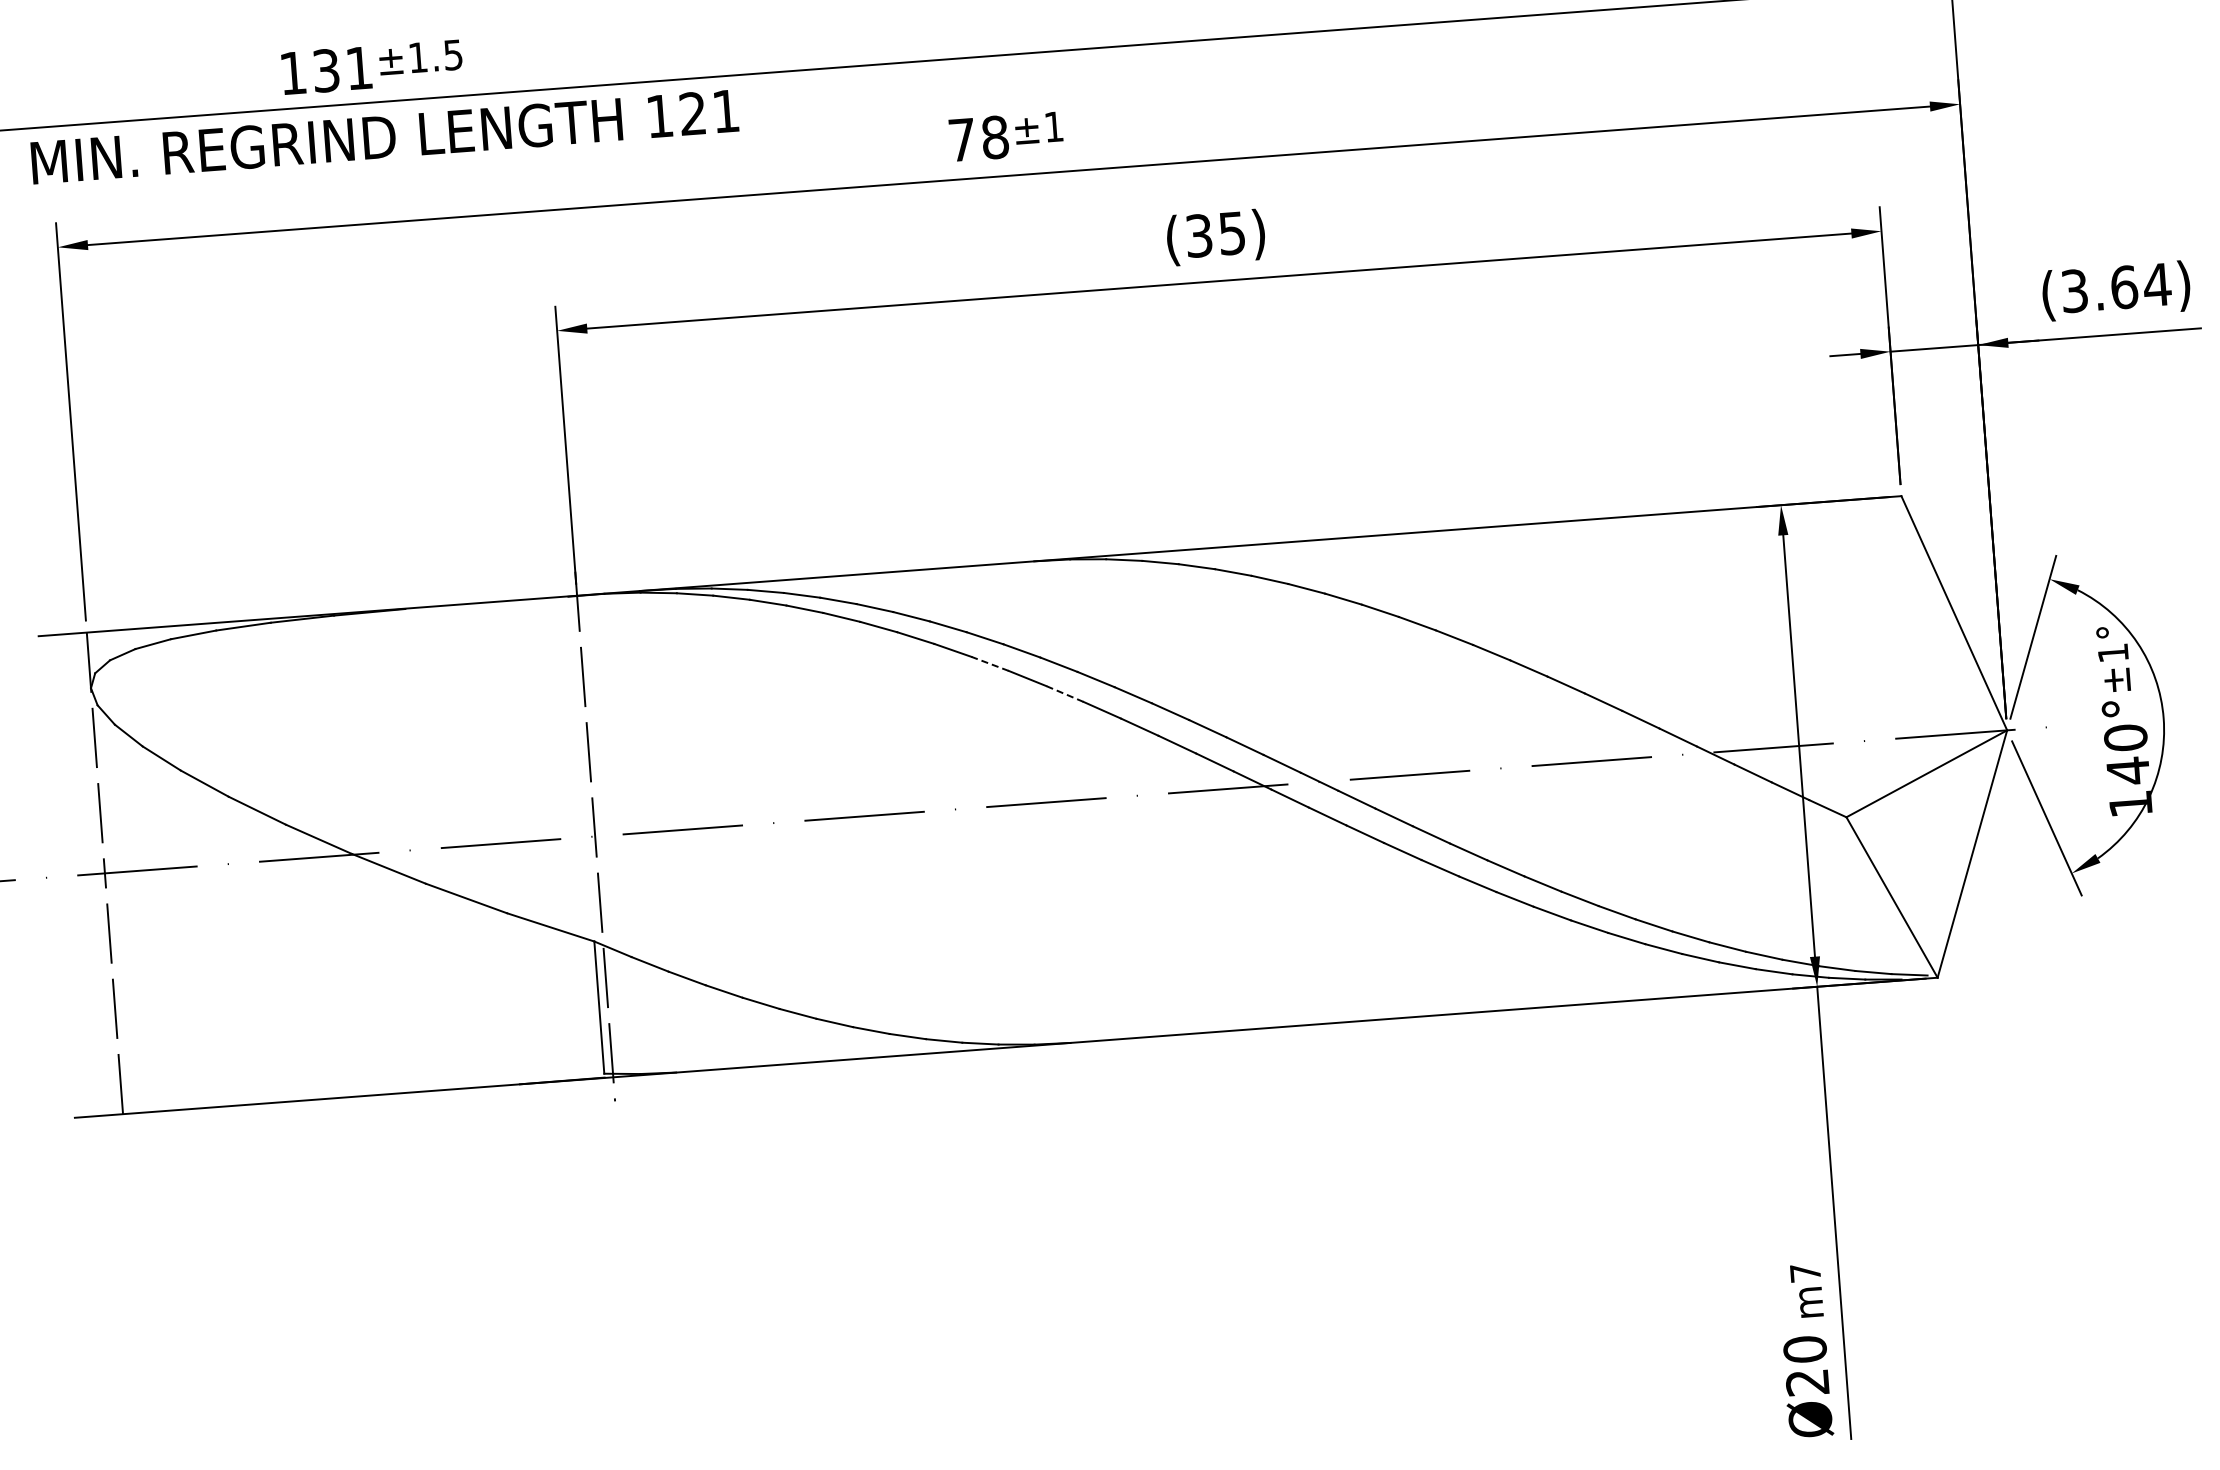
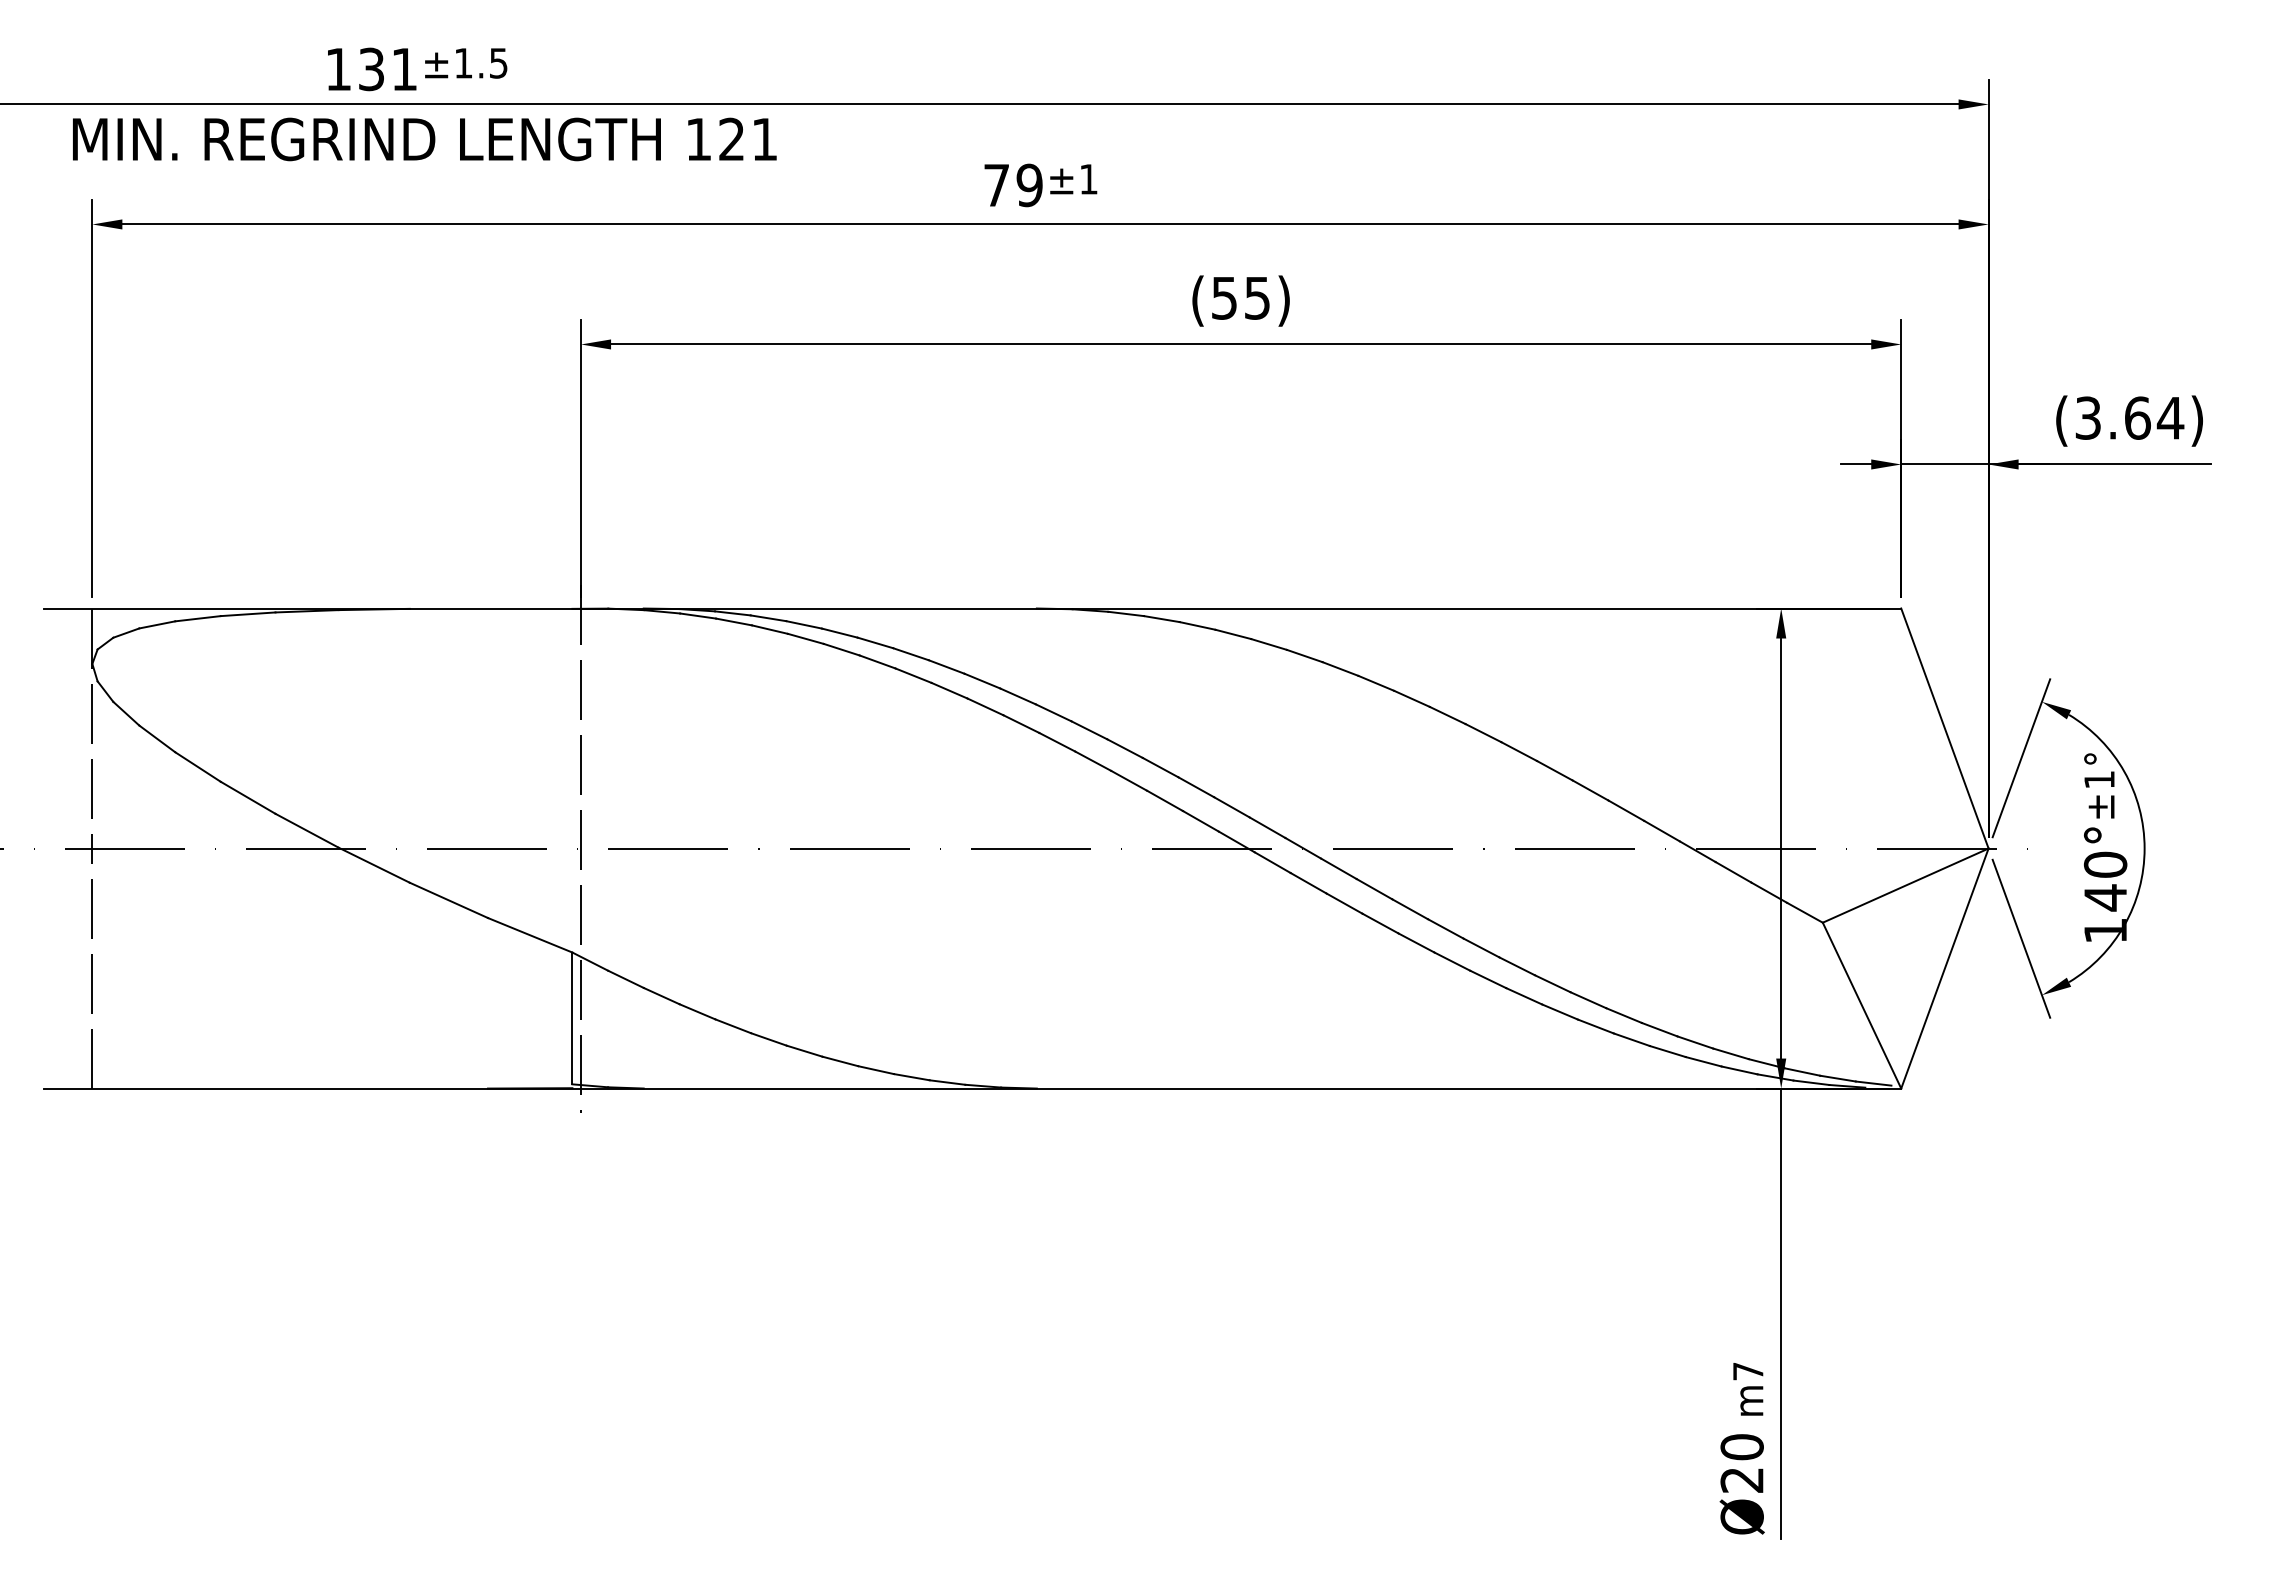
text: (995, 137) -> (1029, 185), 78 -> 79
text: (1199, 235) -> (1224, 297), (35) -> (55)
line: (990, 663) -> (985, 706), dashed -> solid
line: (1064, 694) -> (1056, 742), dashed -> solid

